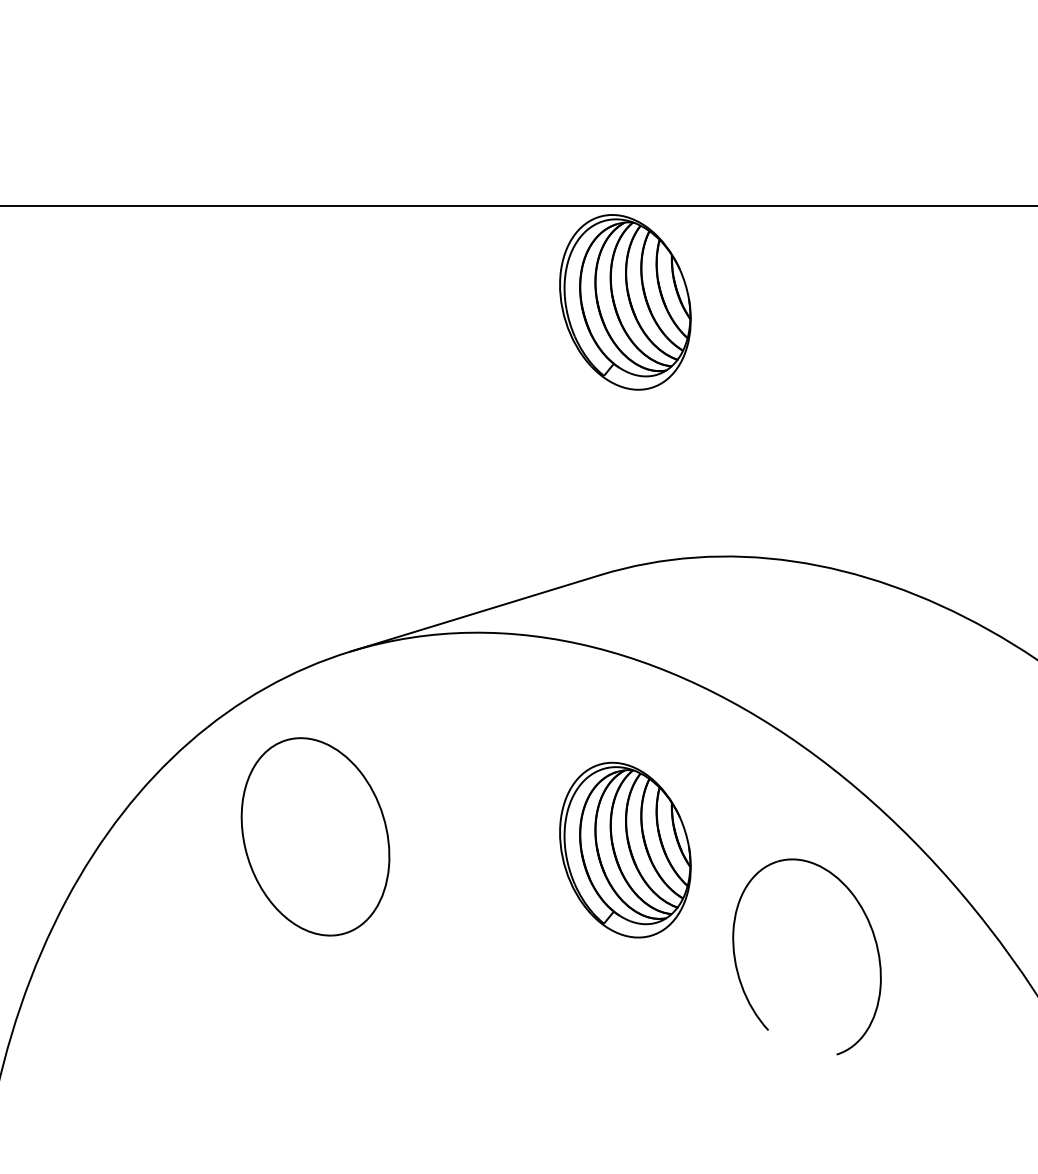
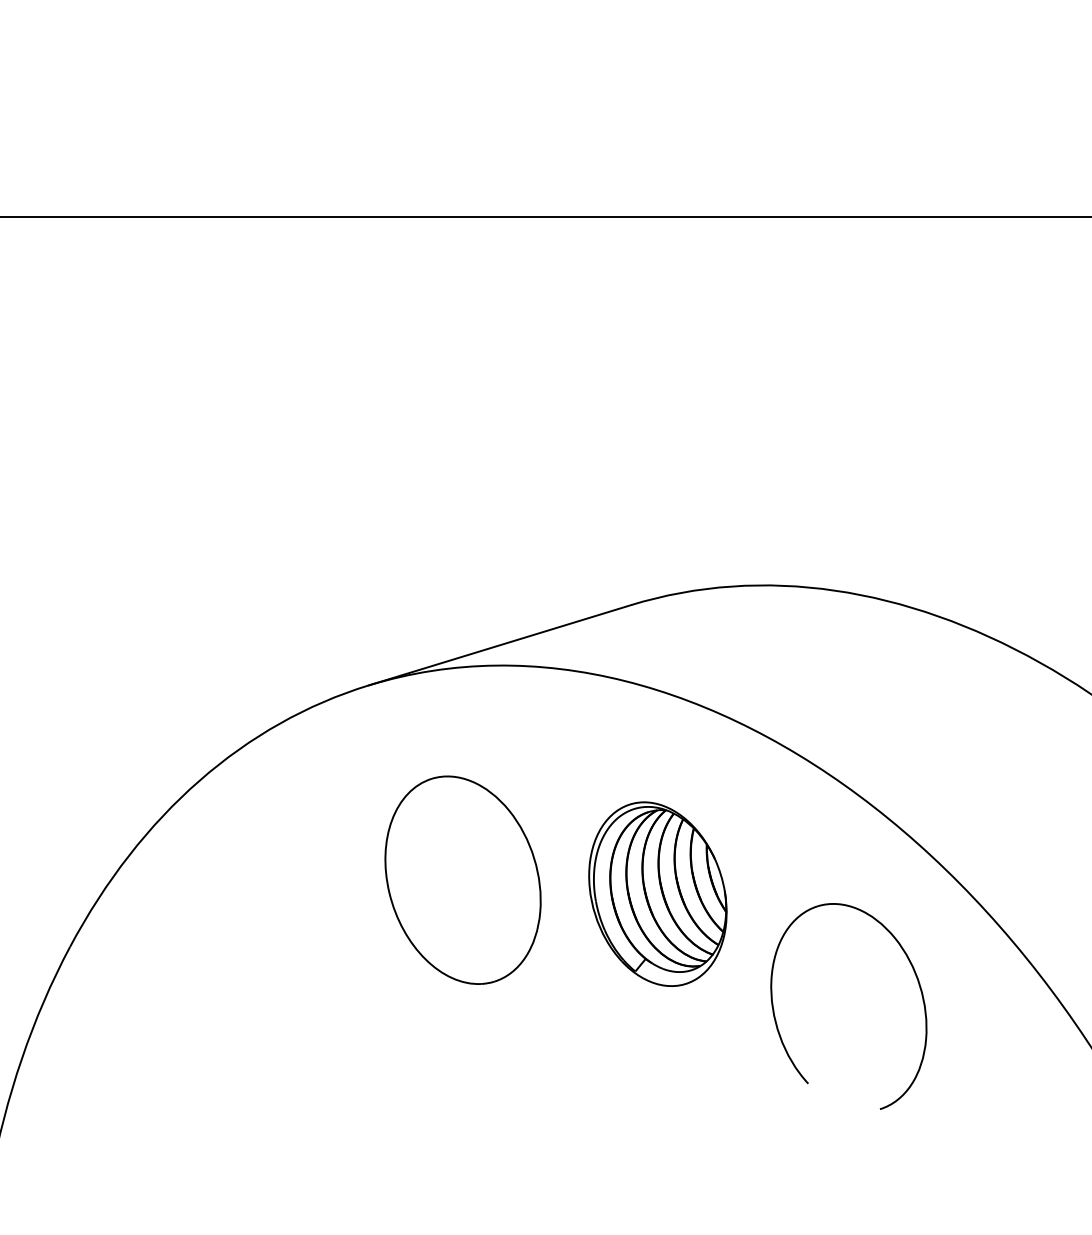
part: (625, 301) -> (657, 317), removed
part: (315, 836) -> (462, 879), moved

